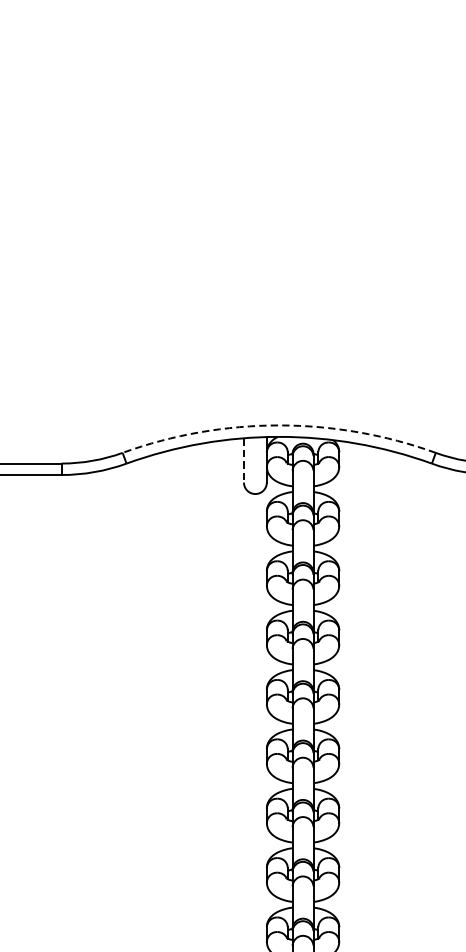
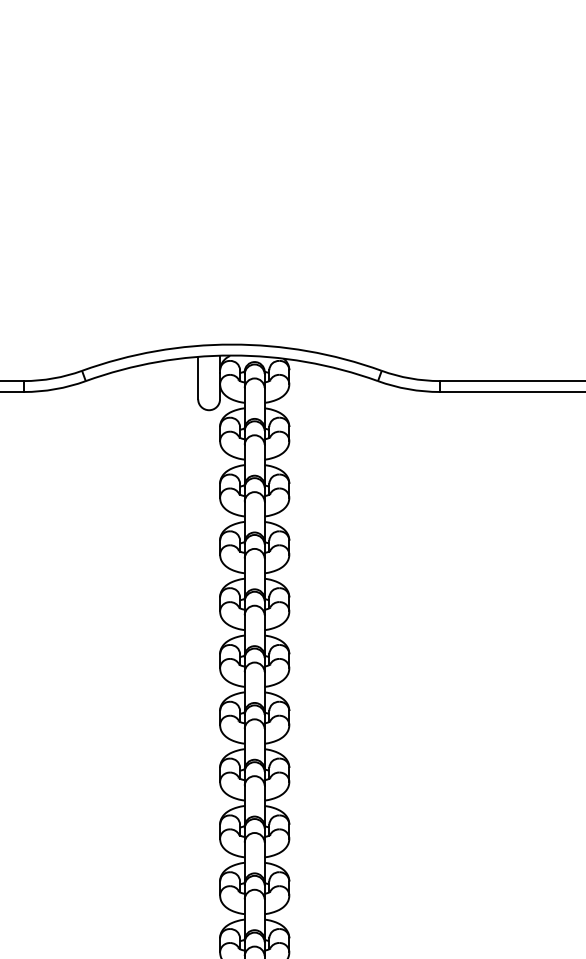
arc: (278, 425) -> (231, 344), dashed -> solid
line: (244, 460) -> (198, 378), dashed -> solid

